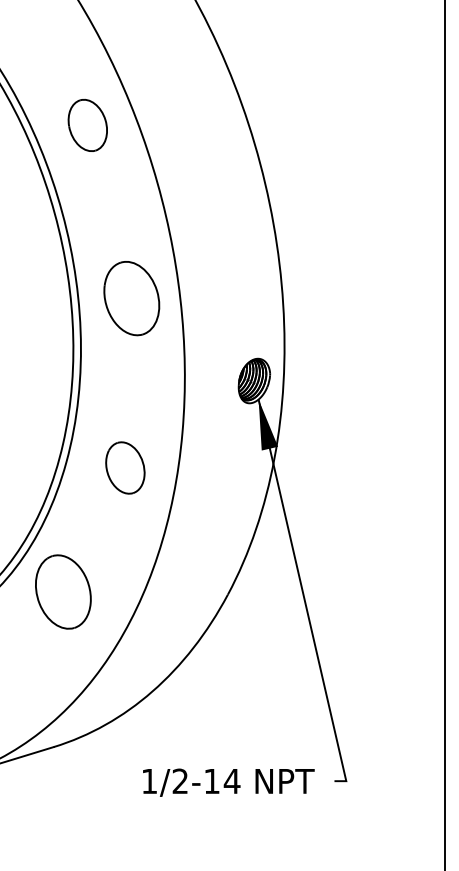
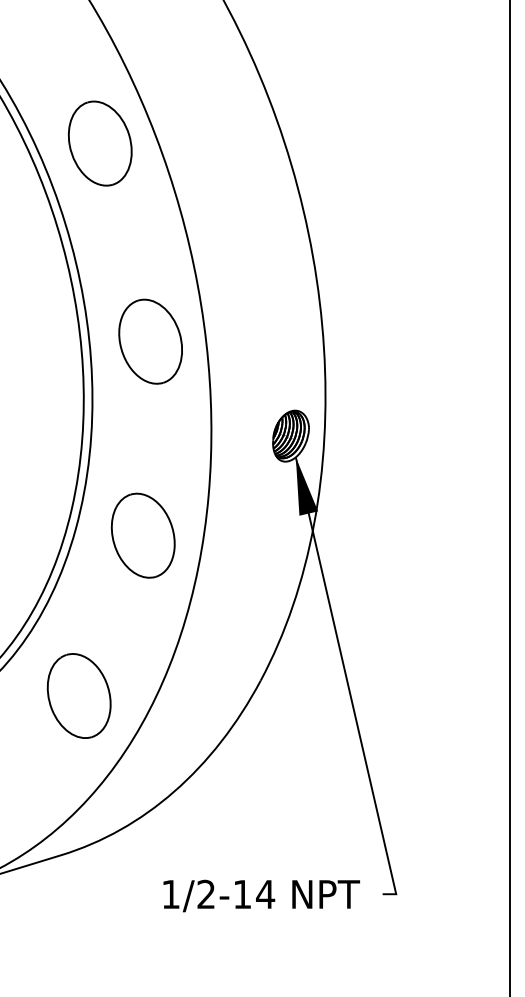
part: (87, 125) -> (99, 143), size x1.43
part: (125, 467) -> (143, 535), size x1.43
part: (63, 591) -> (79, 695), moved

